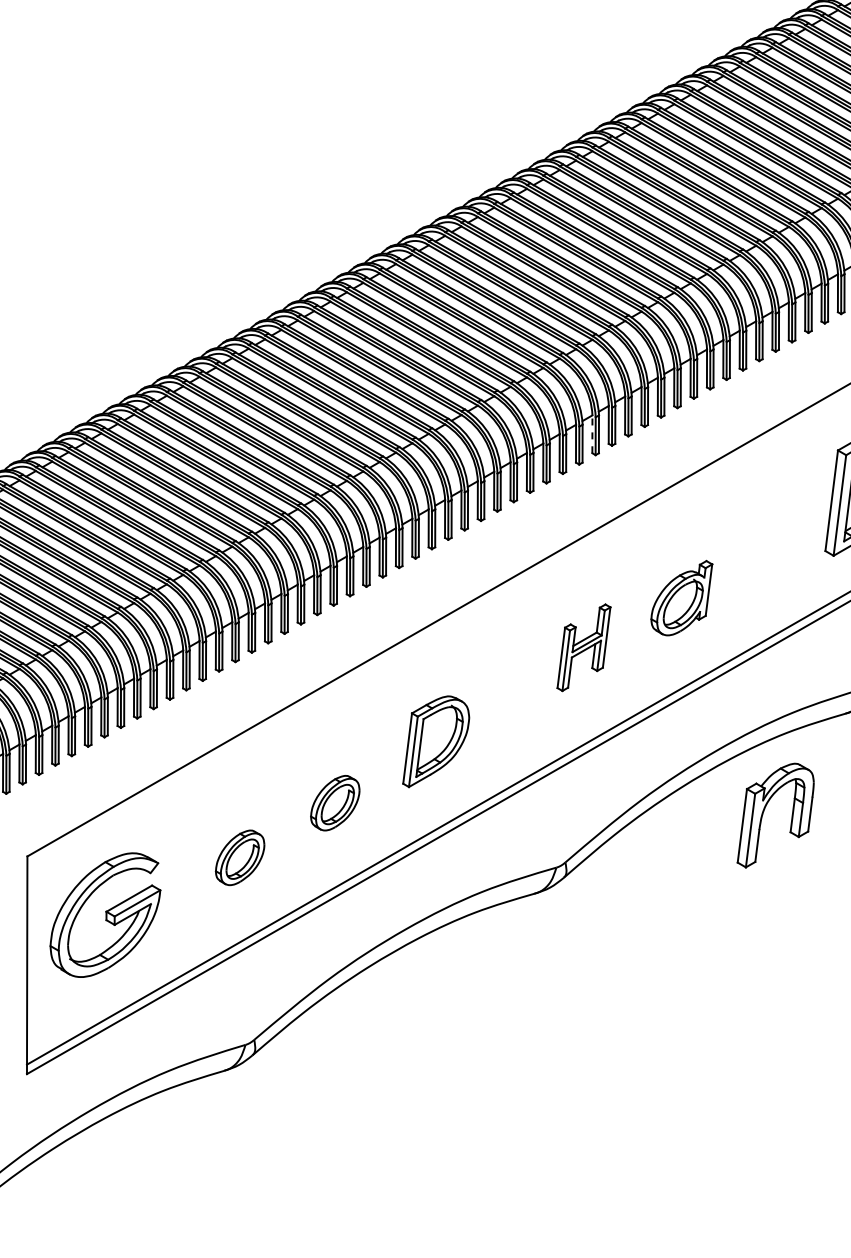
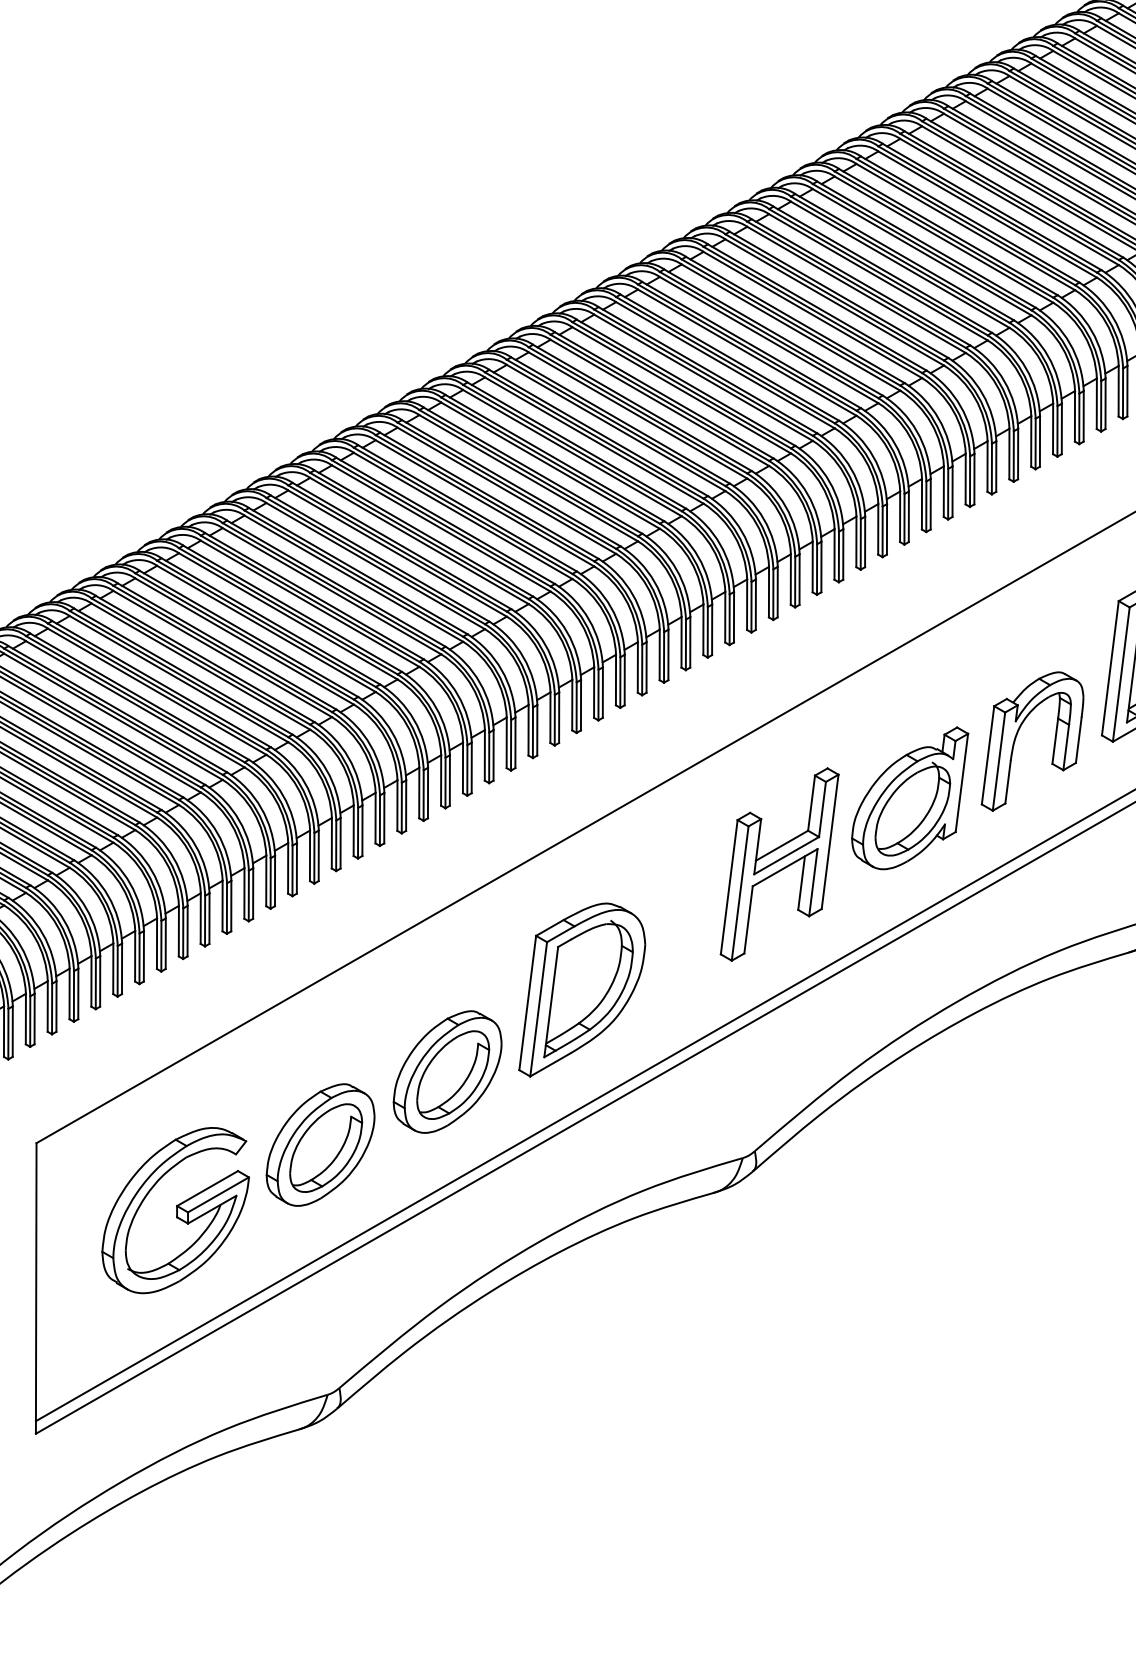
line: (592, 434) -> (790, 579), dashed -> solid
part: (682, 598) -> (910, 798), size x1.43
part: (583, 647) -> (779, 864), size x1.67
part: (436, 741) -> (582, 989), size x1.43
part: (335, 802) -> (447, 1071), size x1.67
part: (764, 811) -> (1017, 735), moved
part: (240, 857) -> (320, 1144), size x1.67
part: (105, 915) -> (175, 1210), moved

